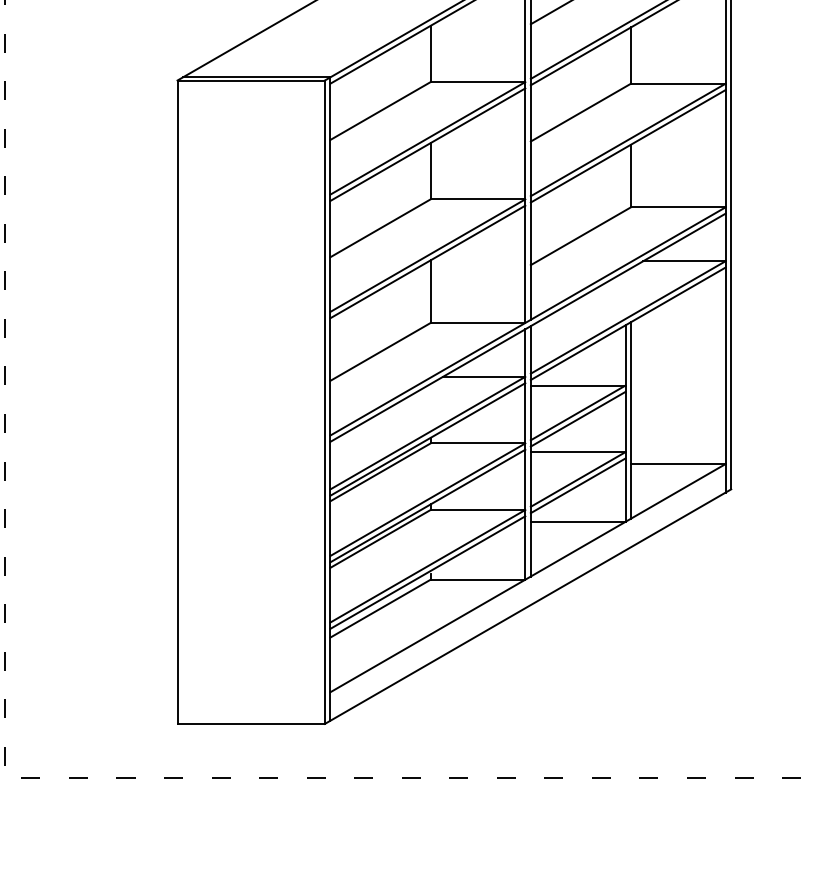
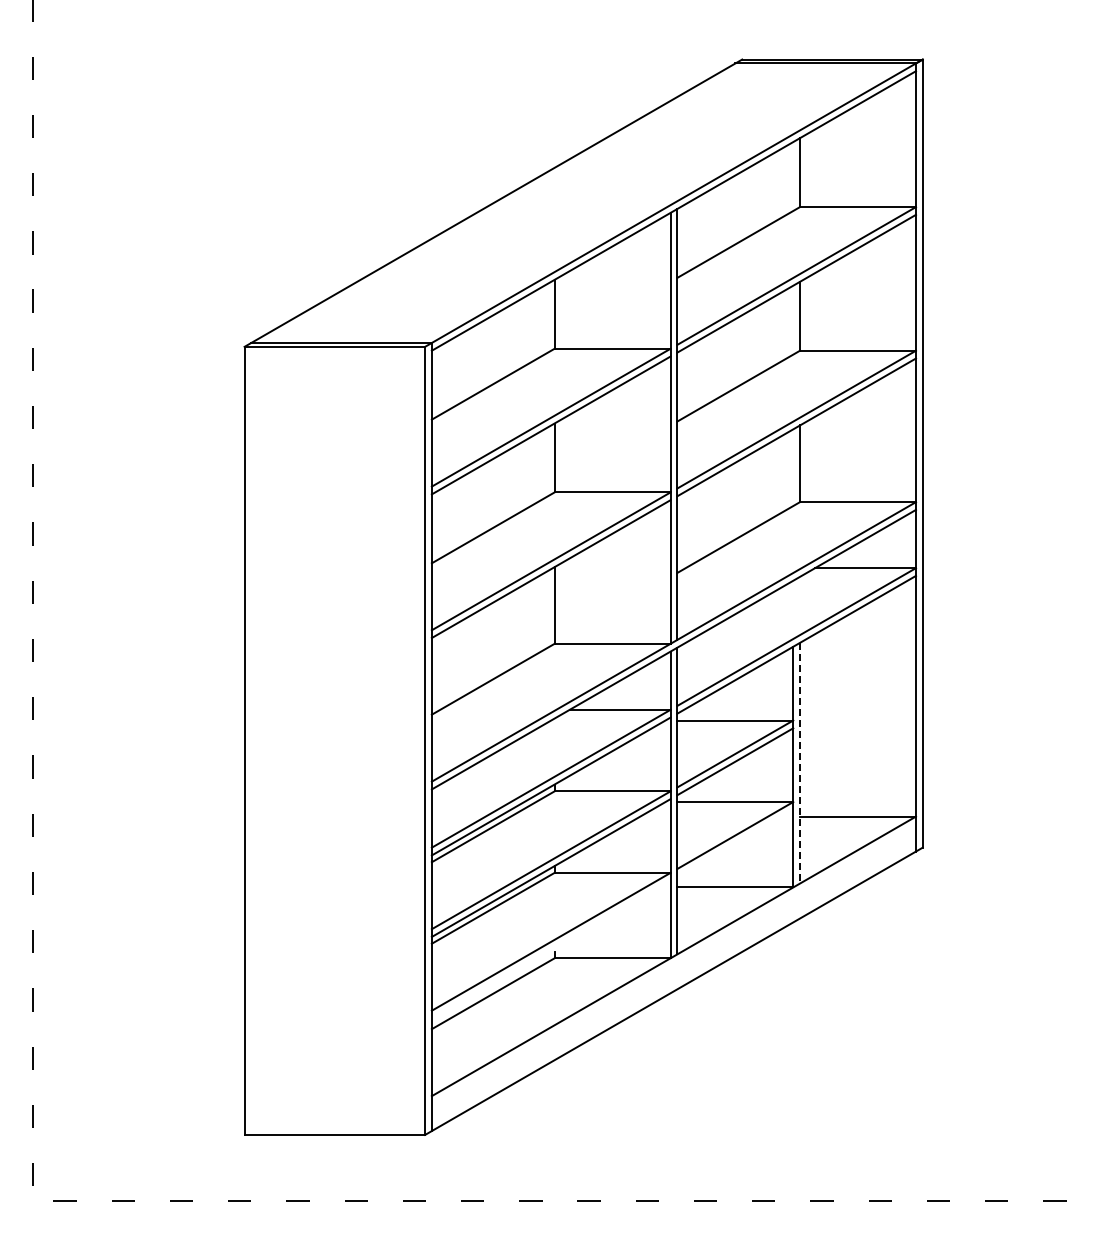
line: (631, 420) -> (800, 763), solid -> dashed
line: (578, 485) -> (735, 842), removed
line: (427, 572) -> (550, 949), removed

